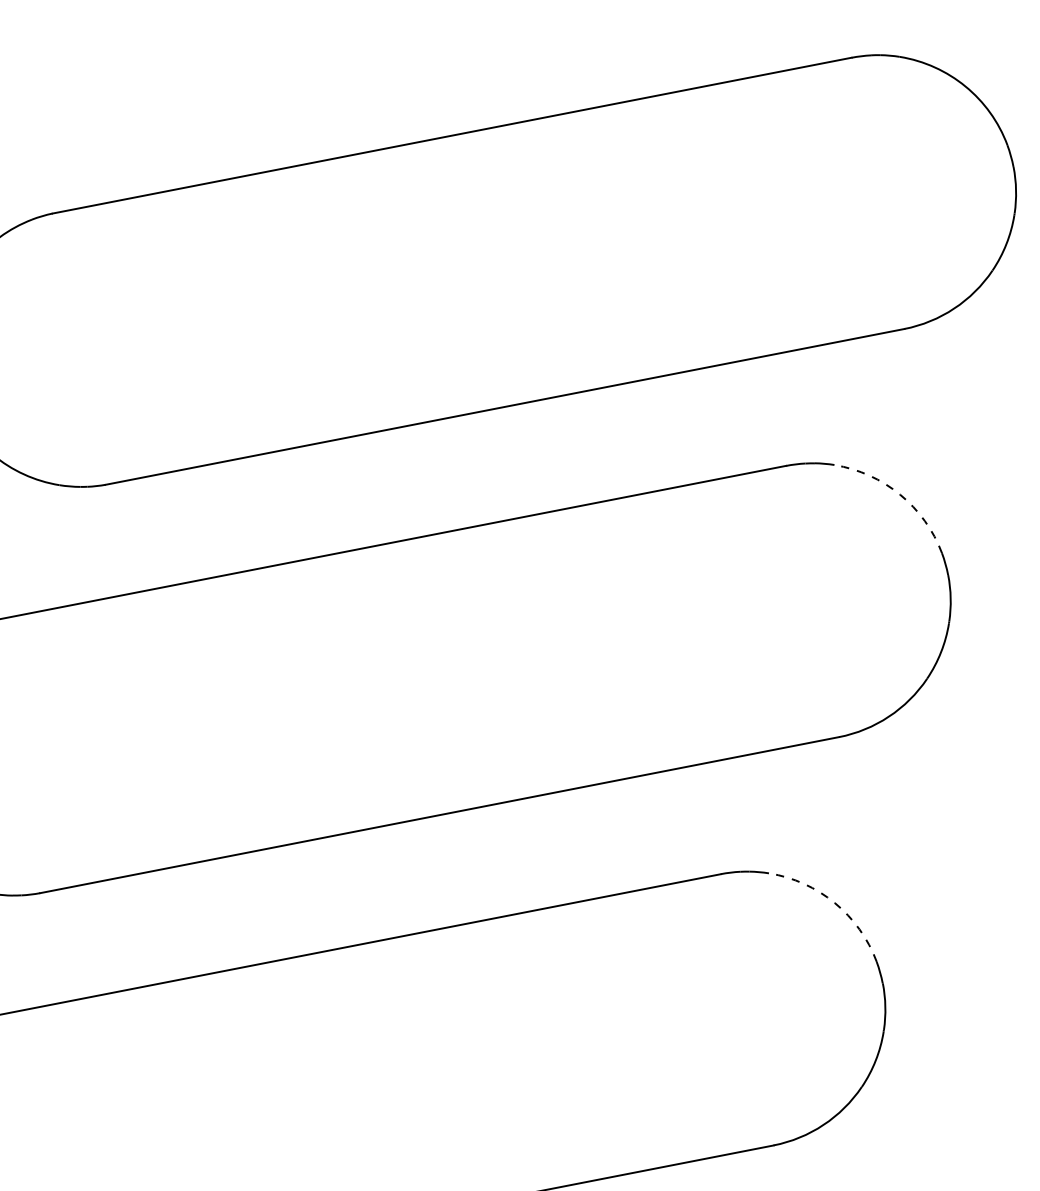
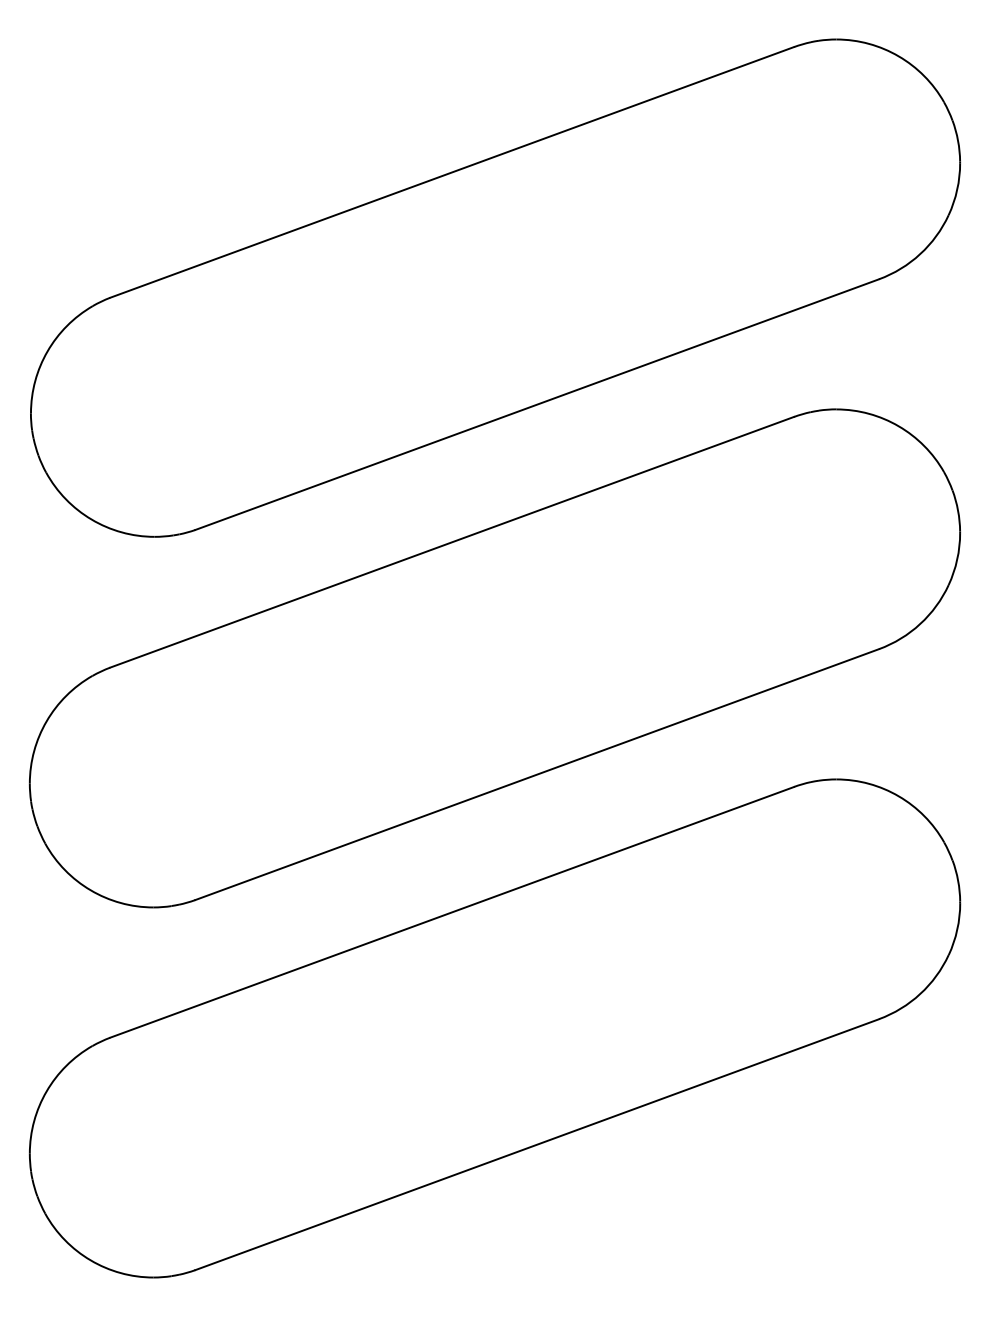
arc: (899, 494) -> (898, 426), dashed -> solid
arc: (834, 903) -> (898, 796), dashed -> solid

